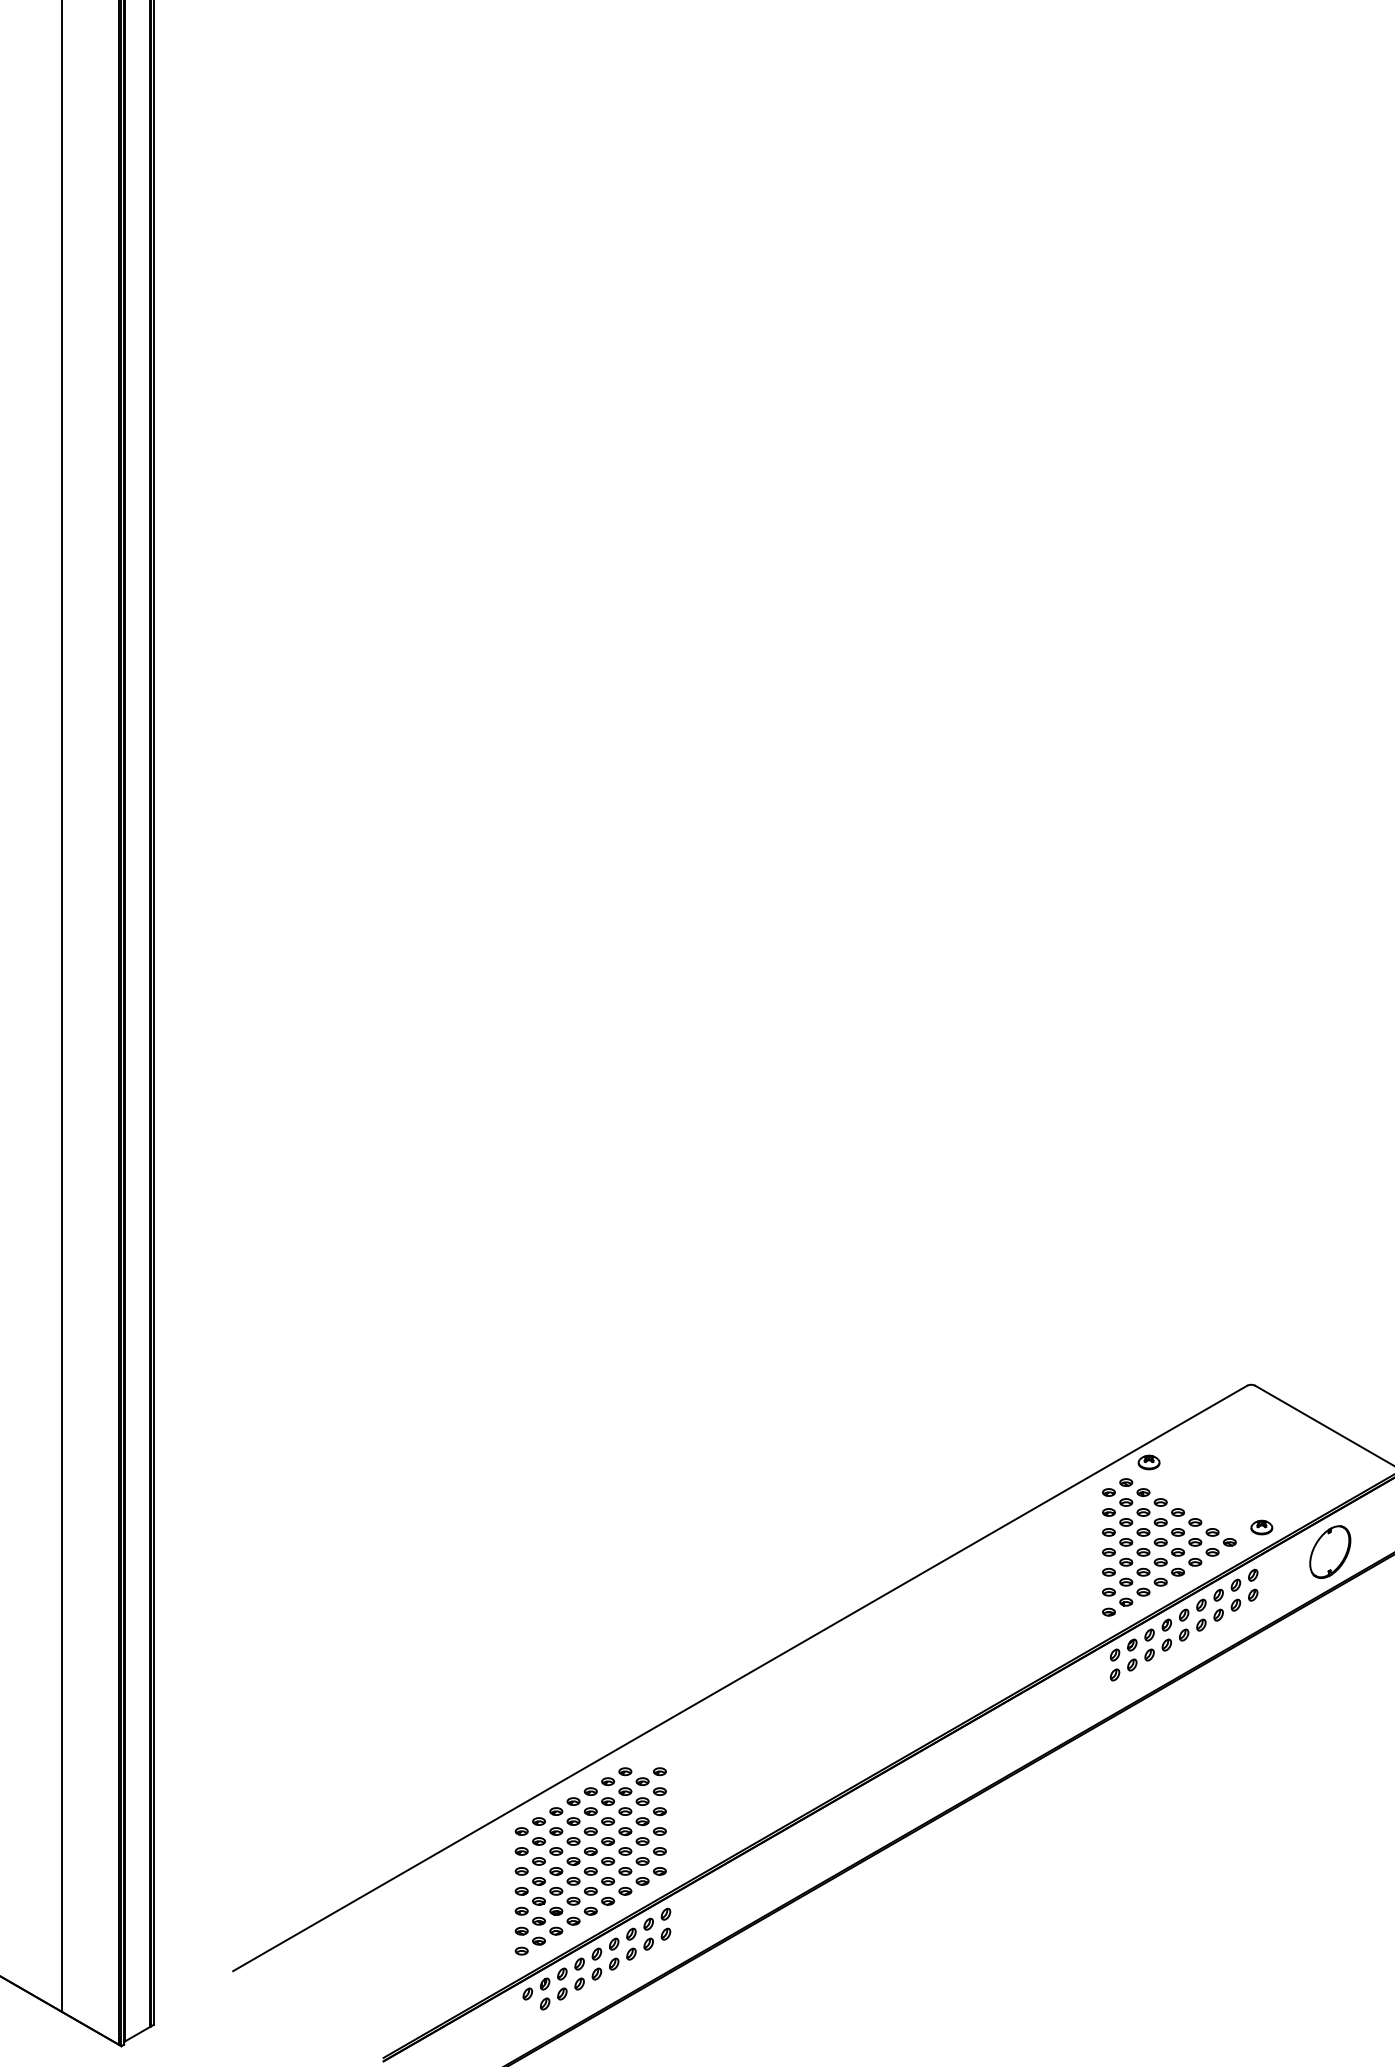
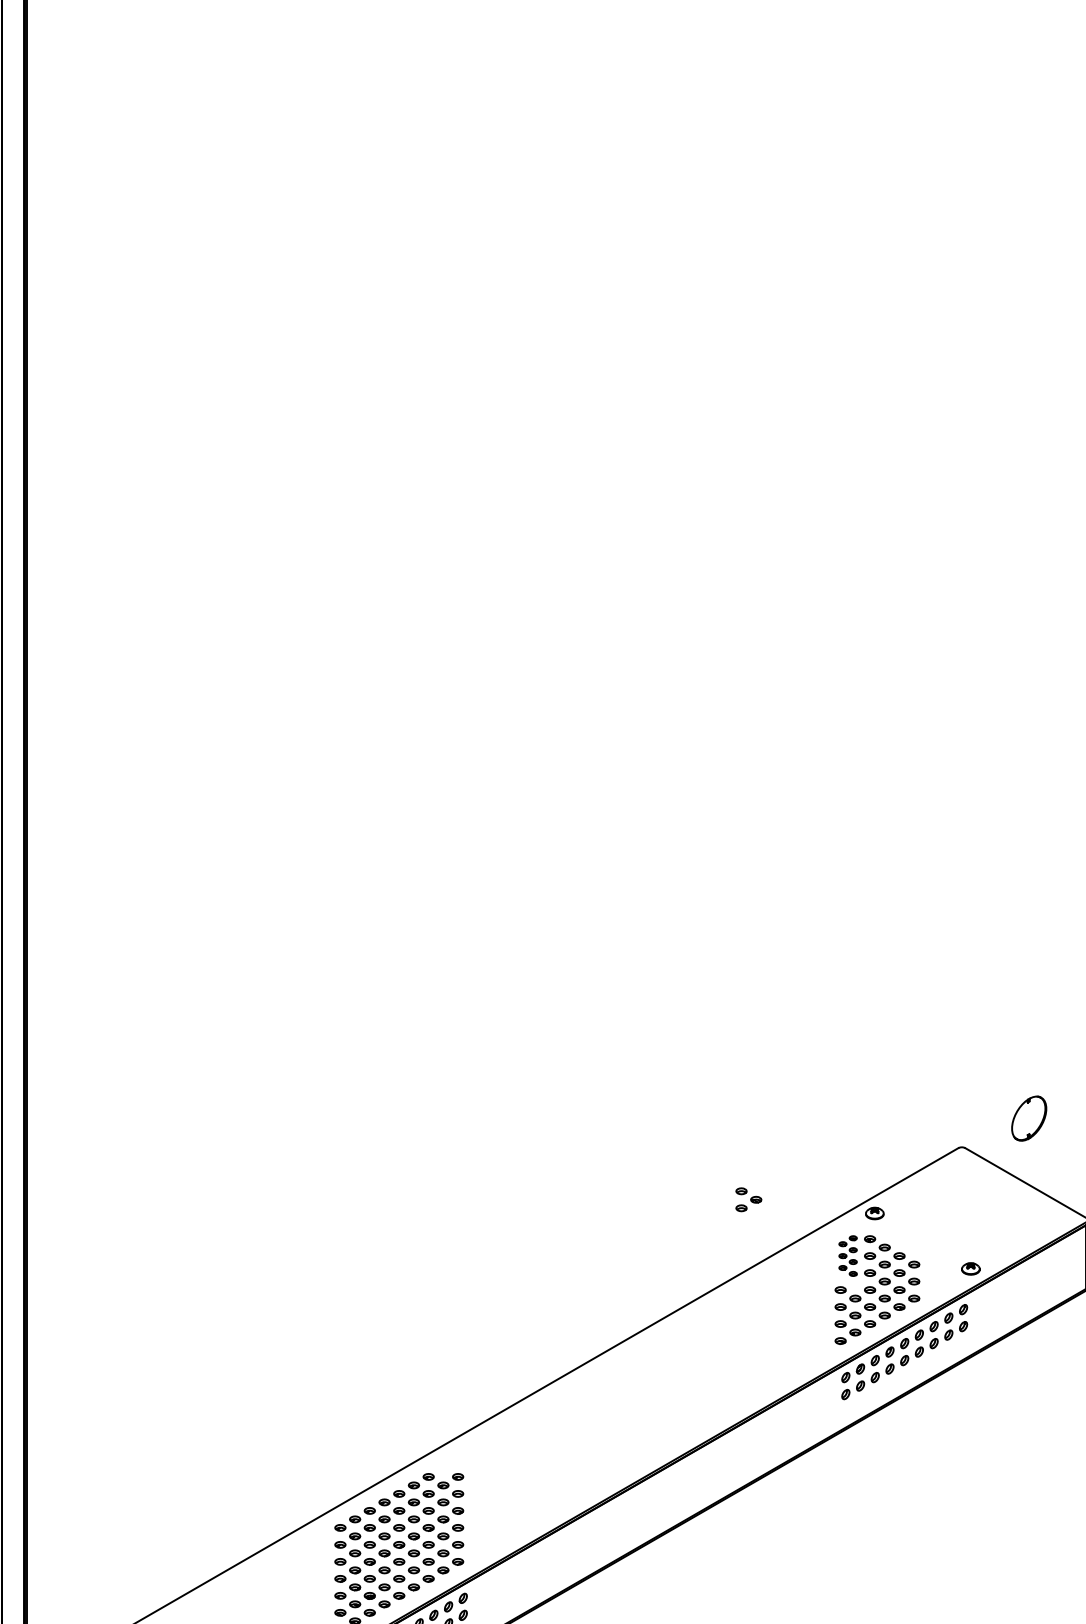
part: (1117, 1512) -> (847, 1256), size x0.7
part: (1220, 1542) -> (748, 1199), moved
part: (1330, 1551) -> (1029, 1118), moved

